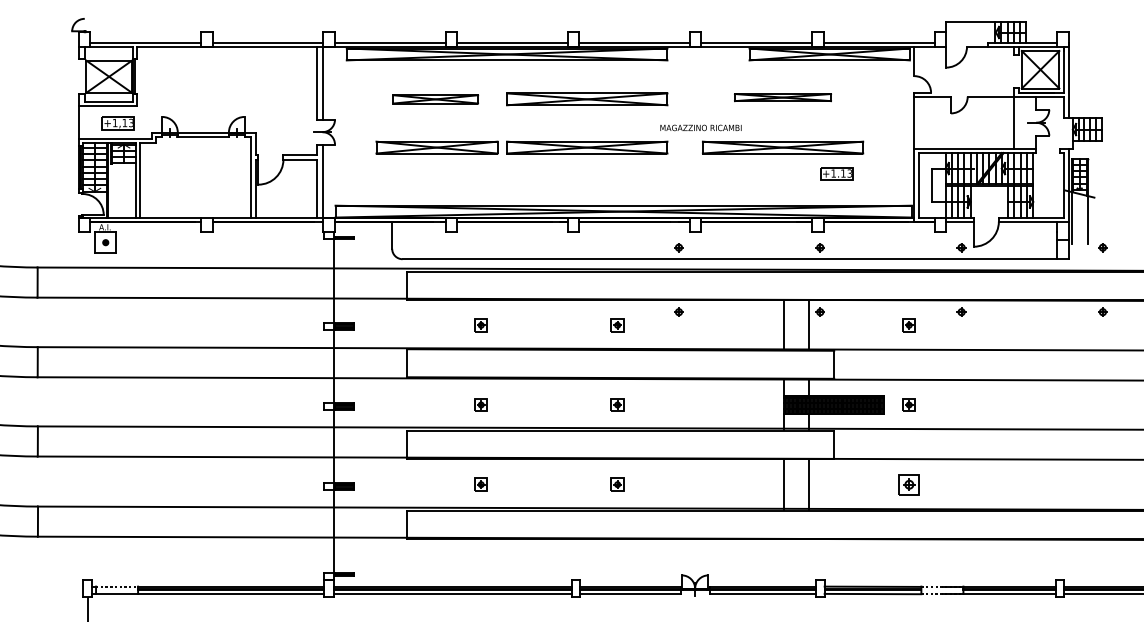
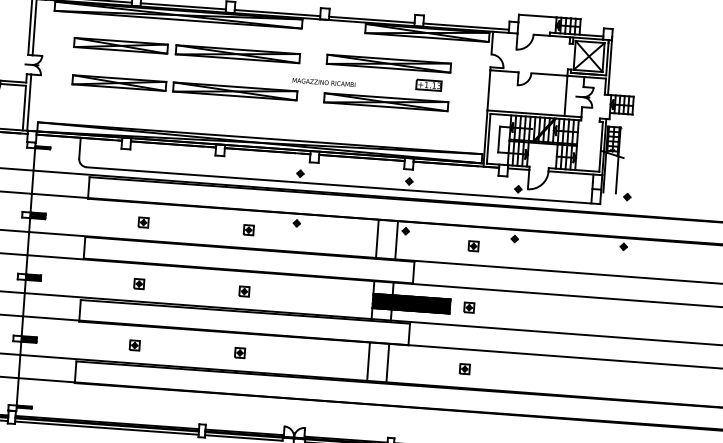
part: (782, 97) -> (388, 63), size x1.67
part: (435, 99) -> (120, 45), size x1.43
part: (836, 173) -> (428, 85), moved
part: (908, 484) -> (464, 368), size x0.62

